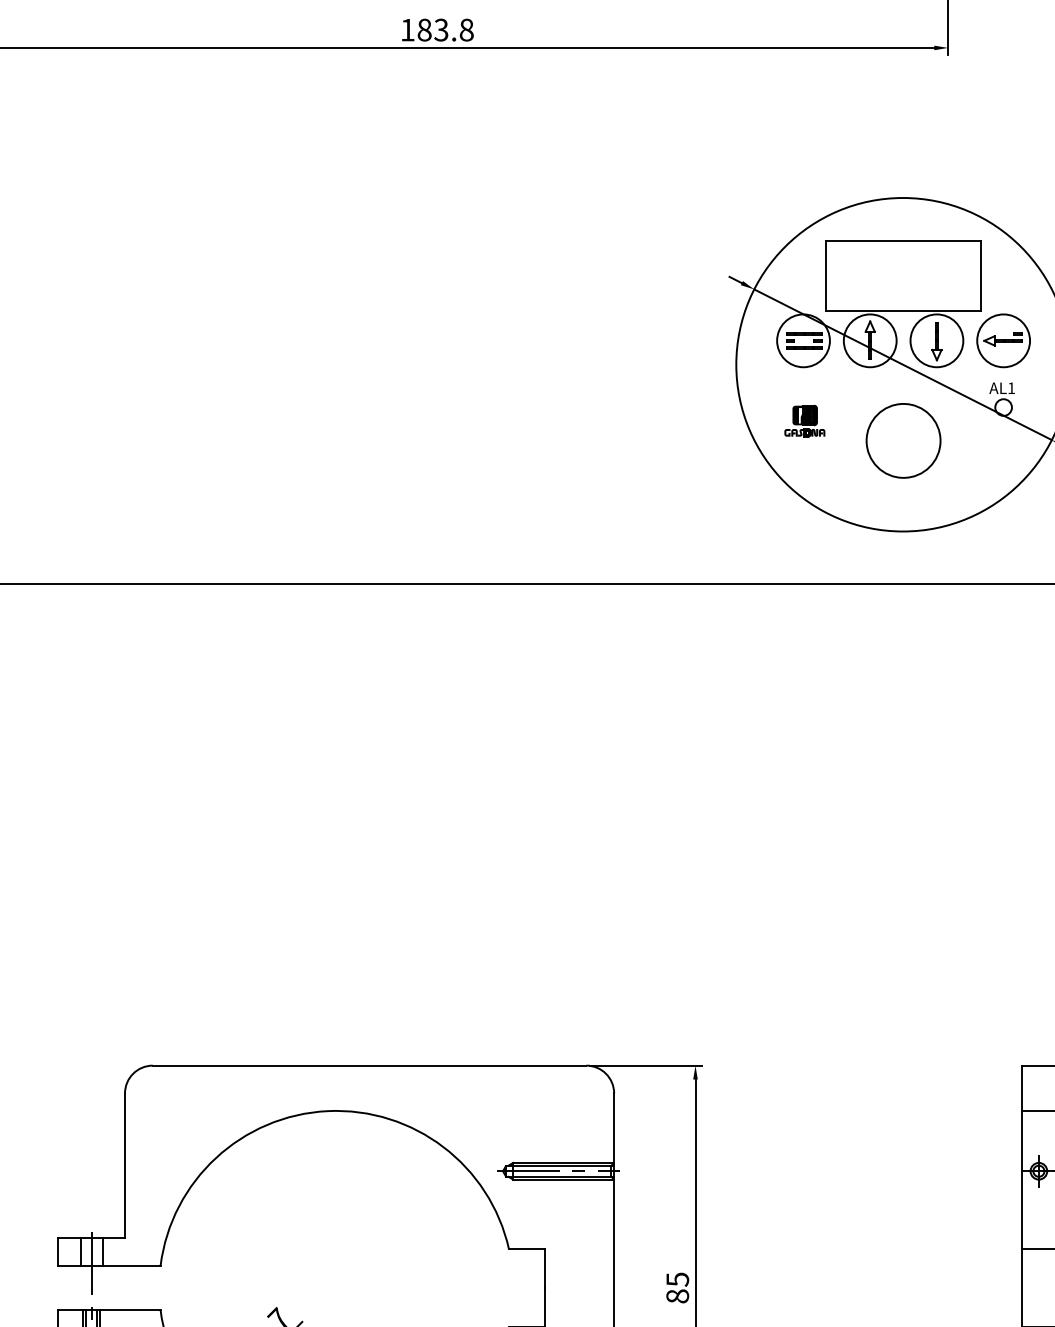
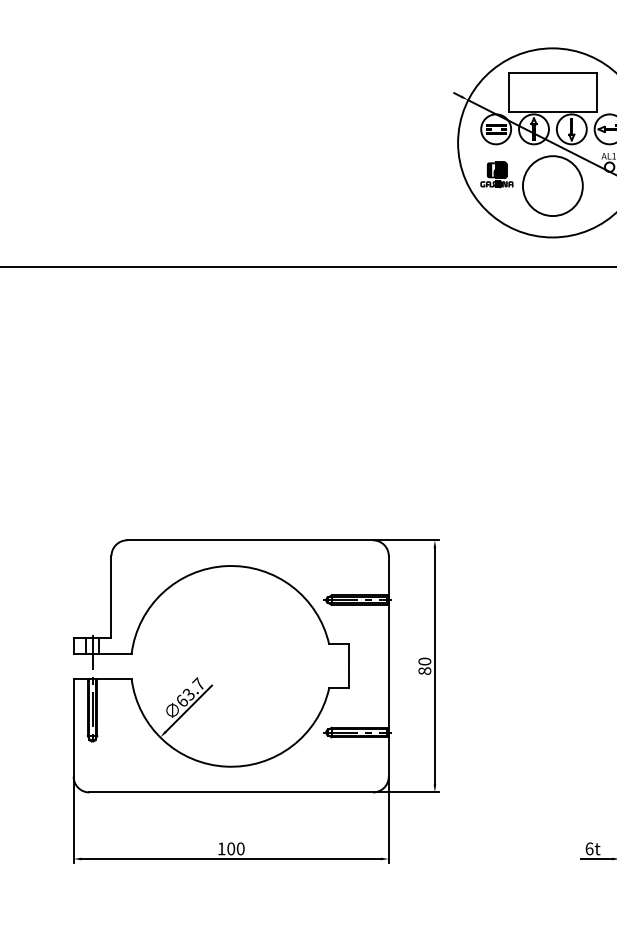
part: (804, 420) -> (496, 174), size x1.43
circle: (902, 441) -> (552, 186), size x1.43
text: (677, 1279) -> (424, 661), 85 -> 80

